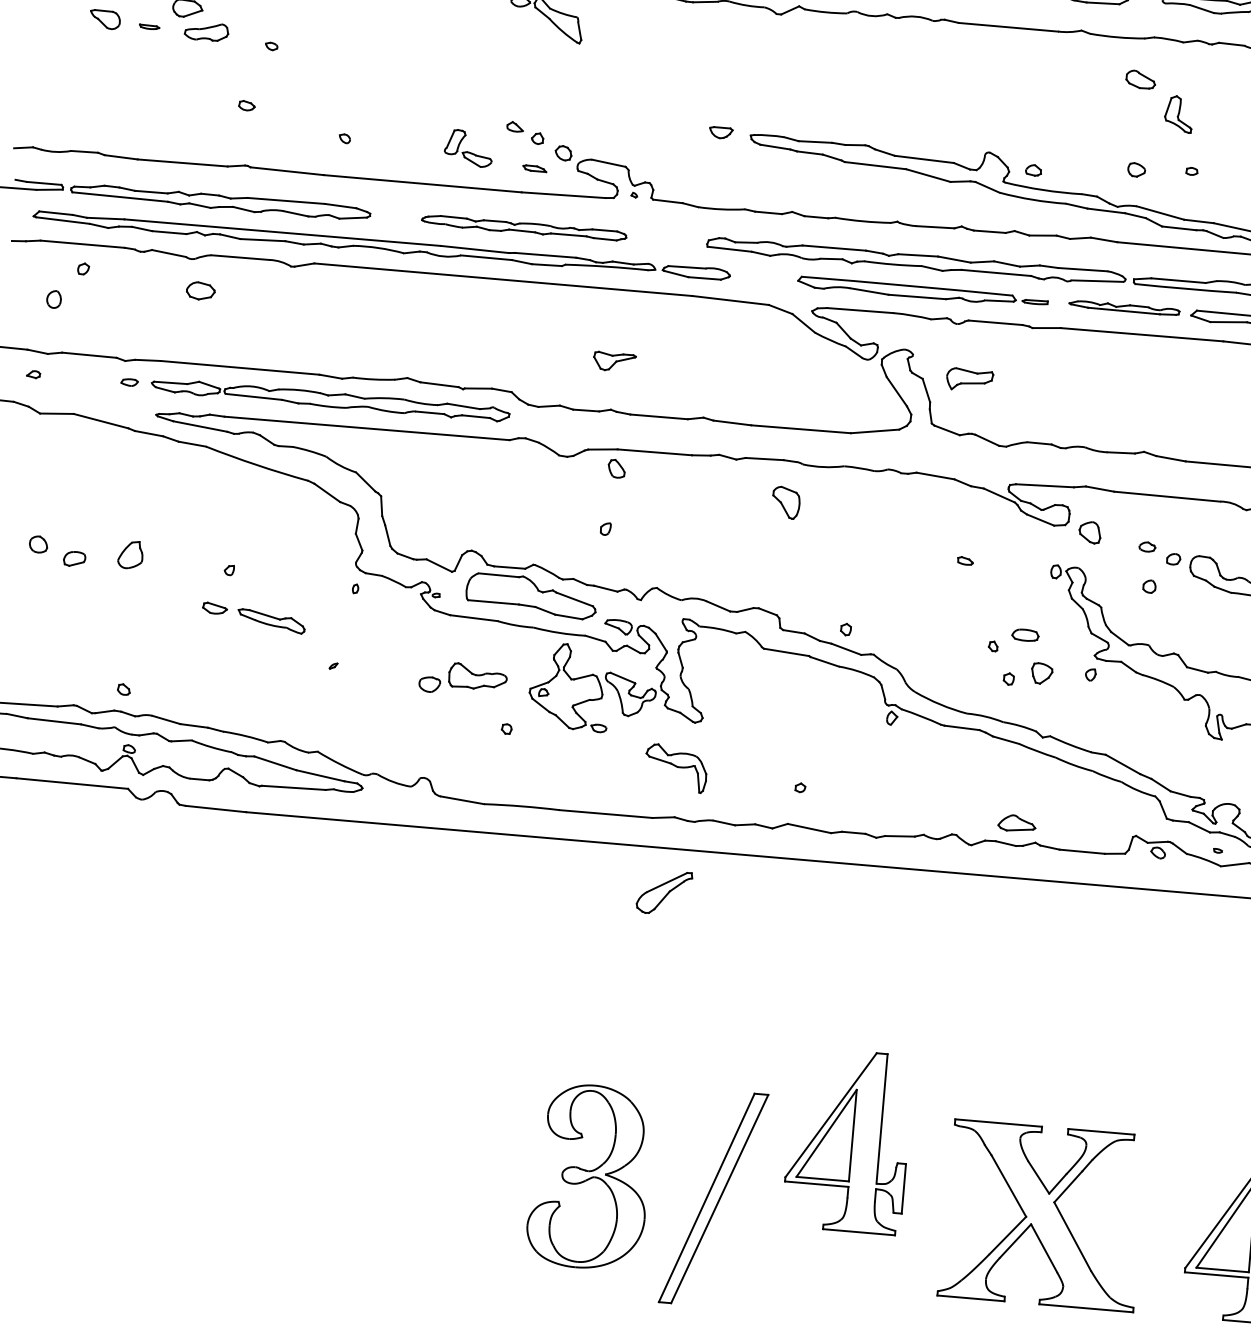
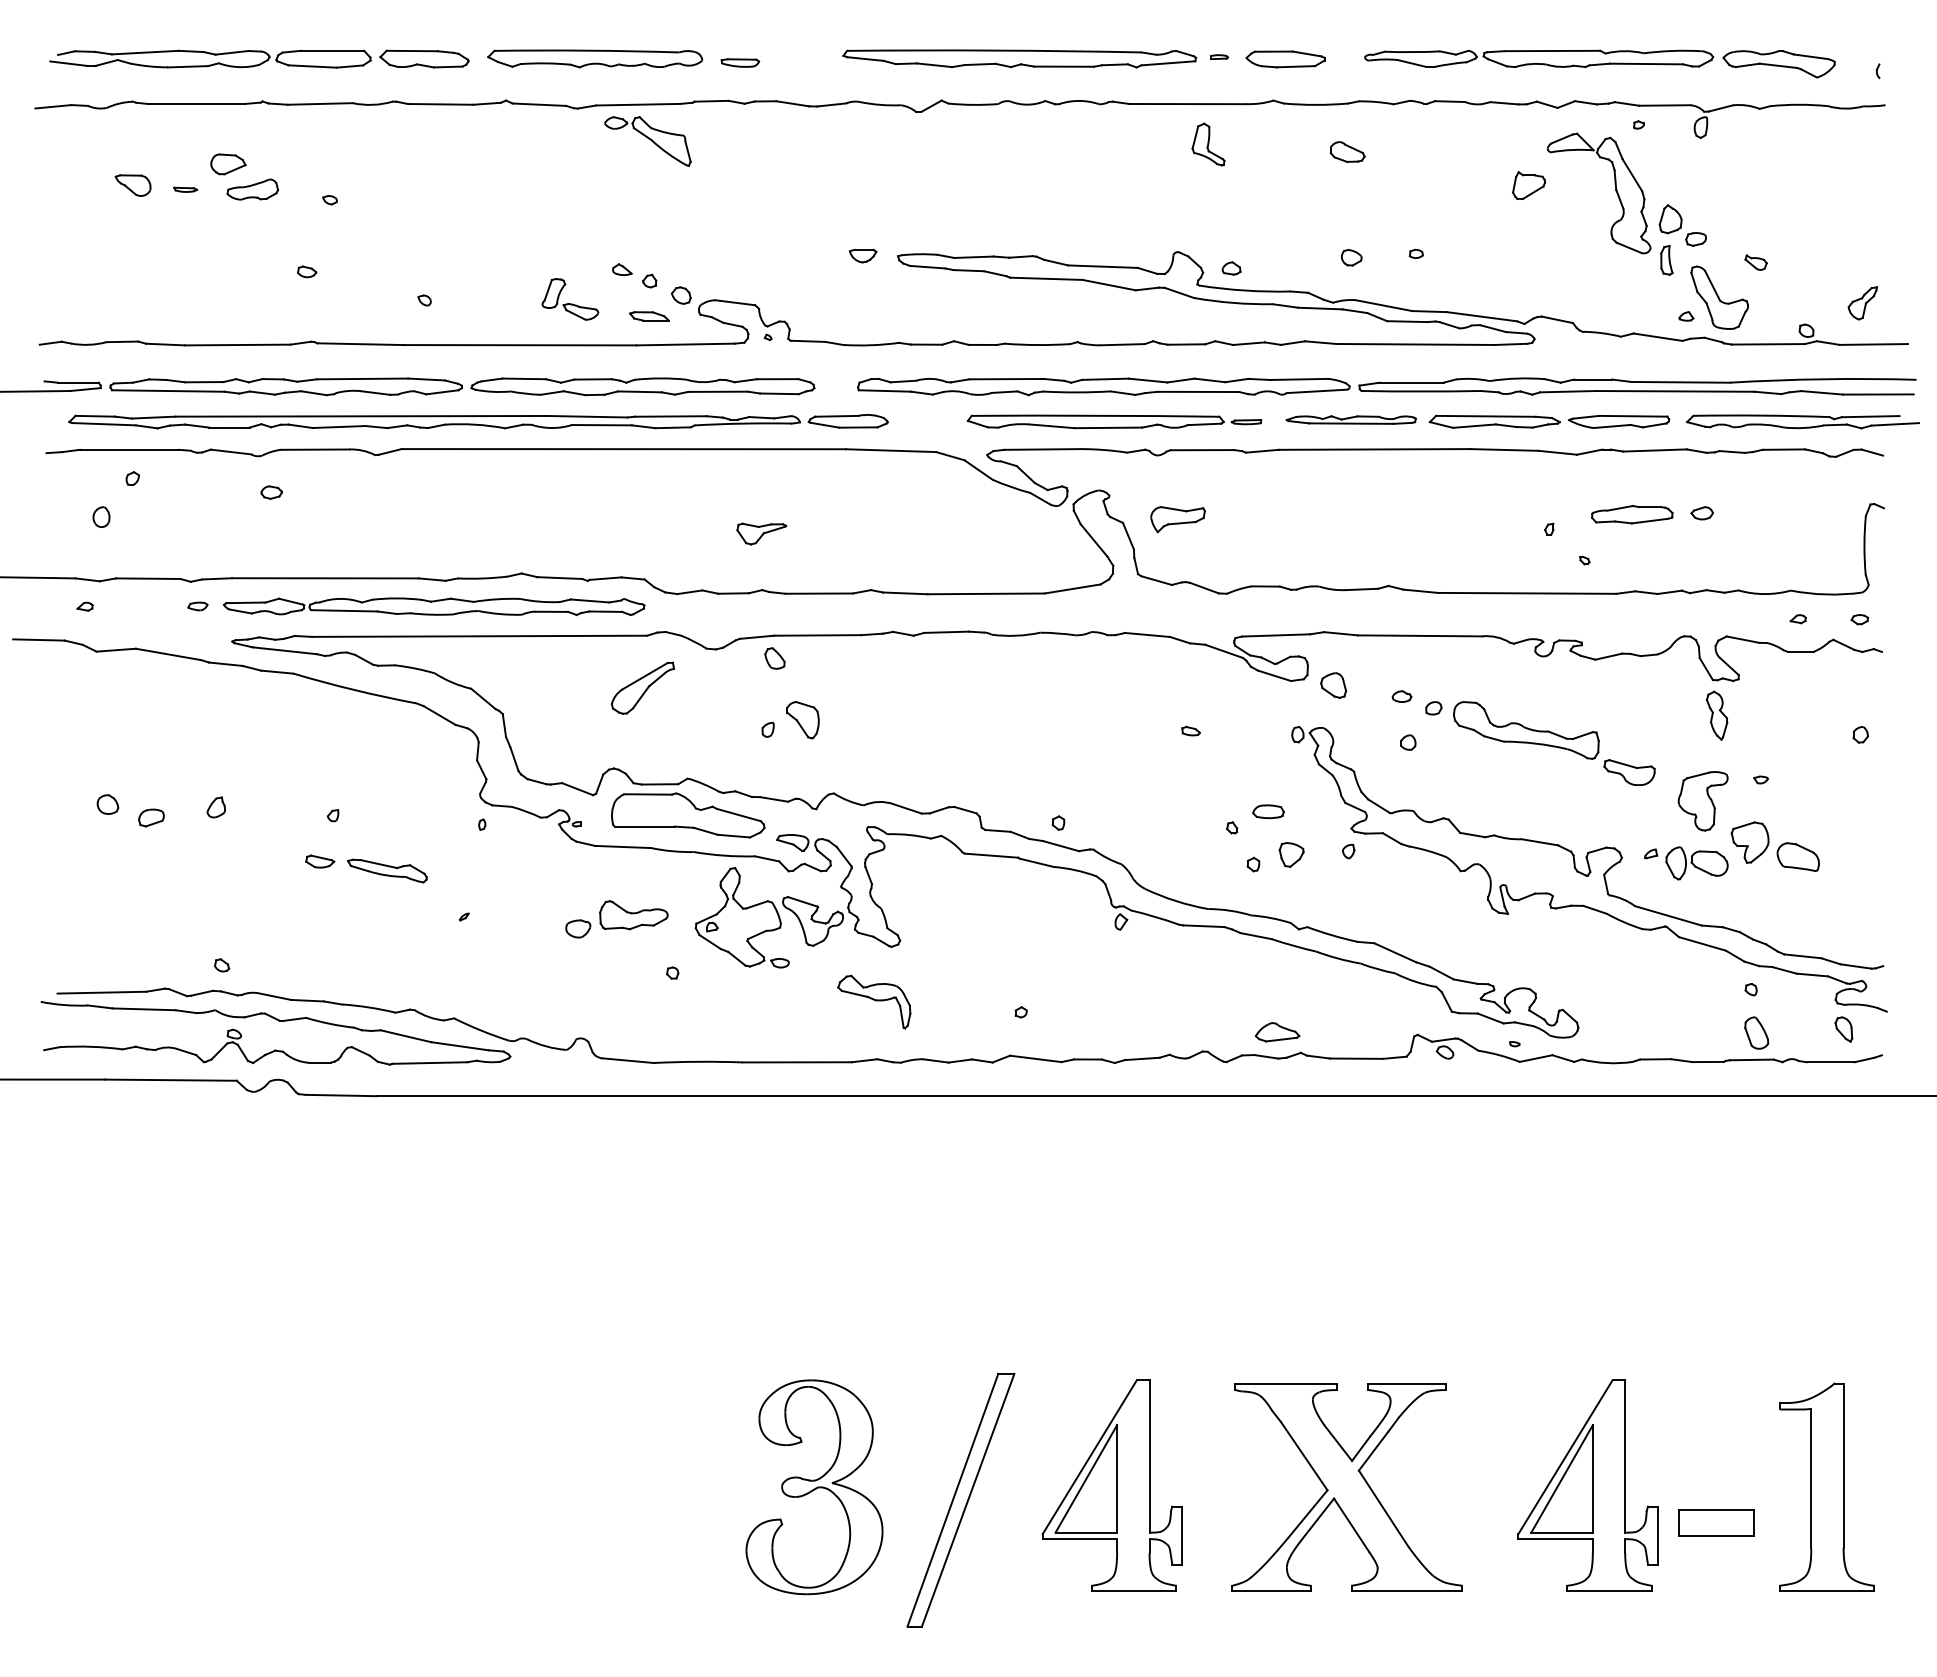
part: (1178, 114) -> (1208, 144), moved
part: (534, 168) -> (649, 316), size x1.43
part: (523, 227) -> (642, 386), size x1.43
part: (200, 290) -> (271, 492), size x0.62
part: (785, 503) -> (802, 720), moved
part: (129, 554) -> (215, 807), size x0.62
part: (664, 891) -> (642, 687), moved
part: (847, 1140) -> (1111, 1485), moved

